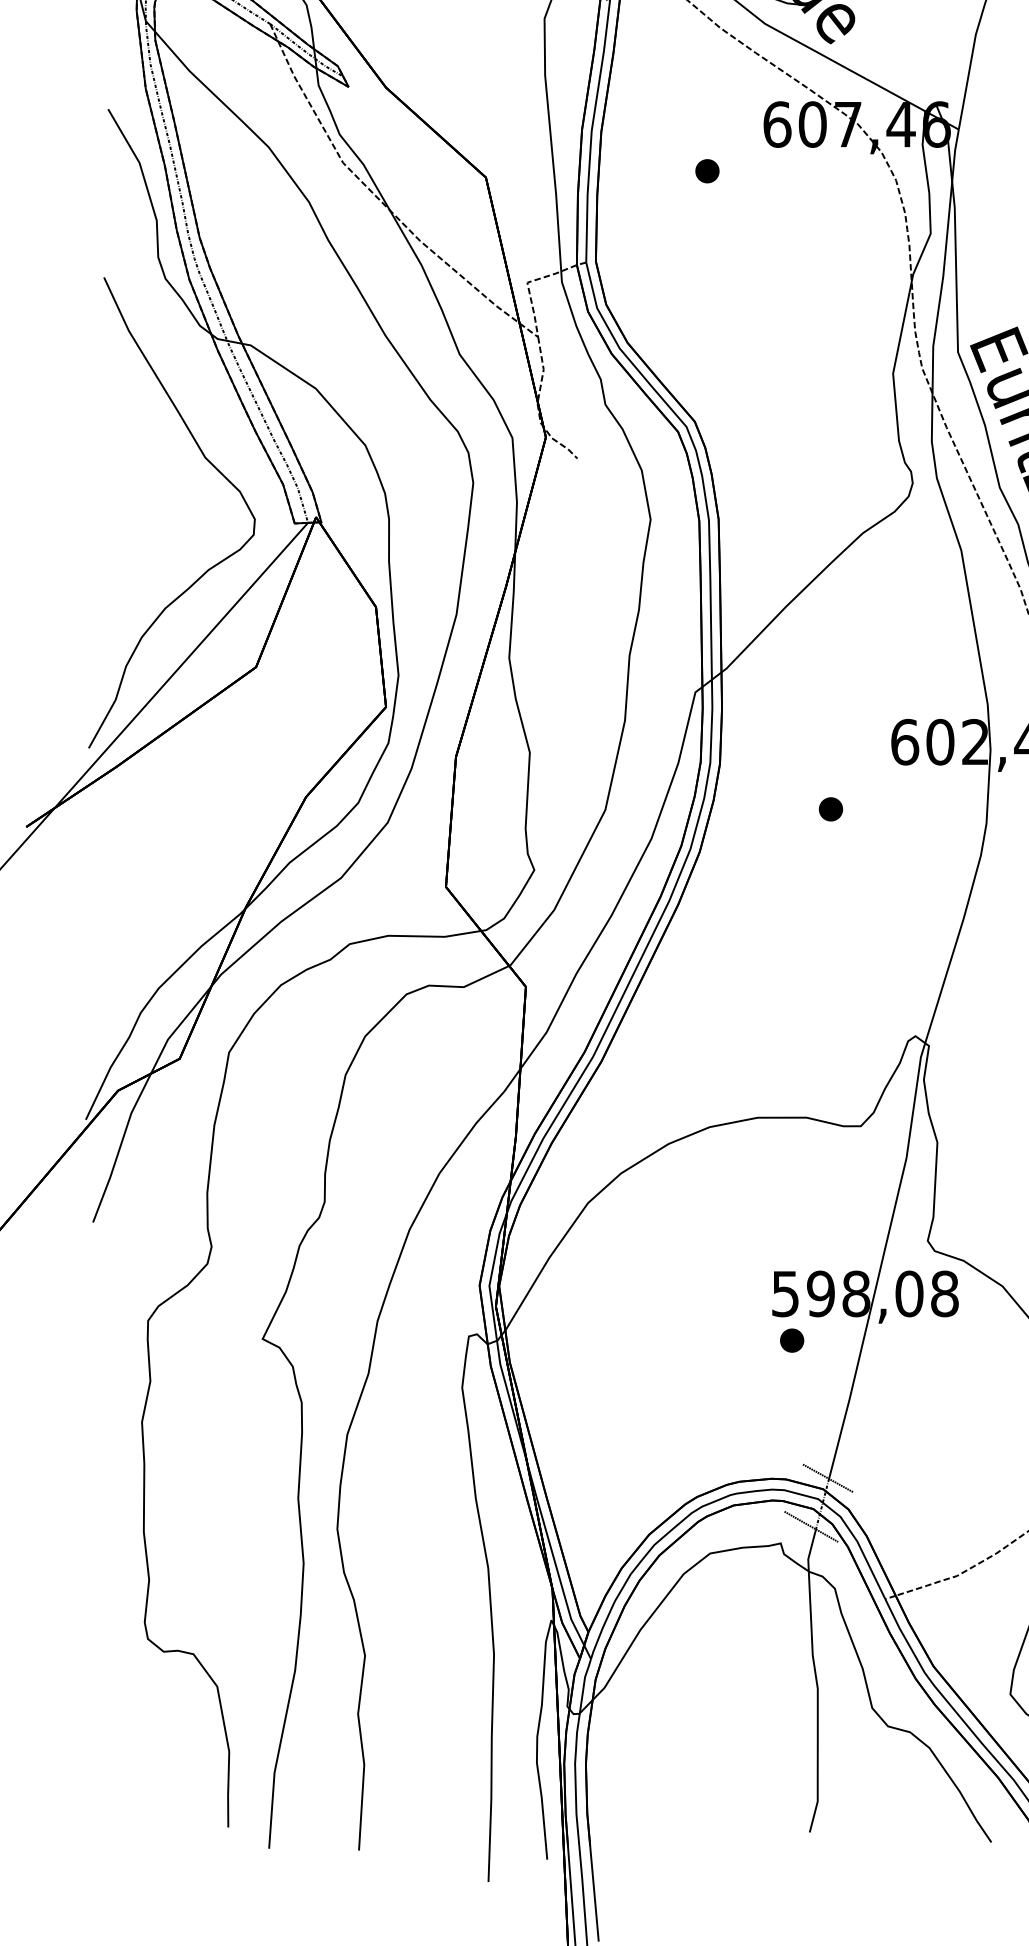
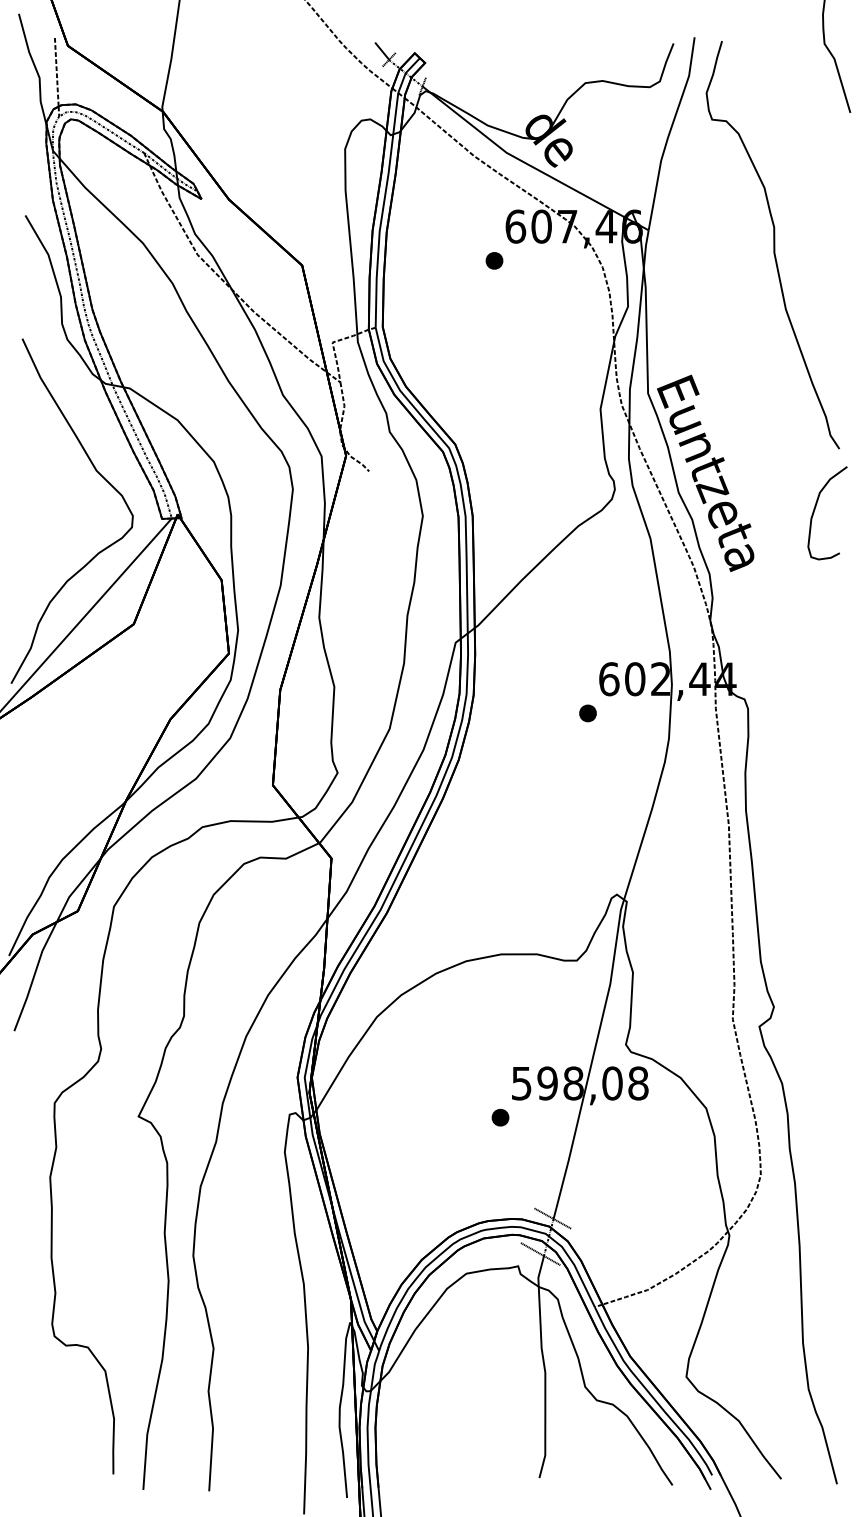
part: (707, 170) -> (494, 260), moved
part: (830, 809) -> (587, 713), moved
part: (792, 1340) -> (500, 1117), moved

